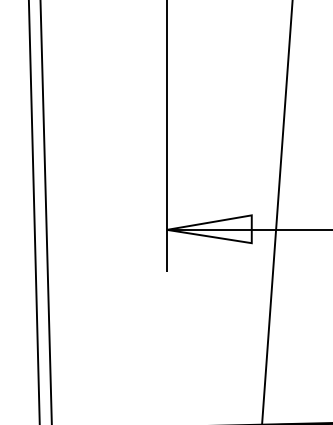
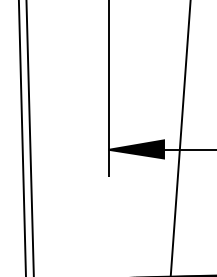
fill: (209, 229) -> (136, 149), added

